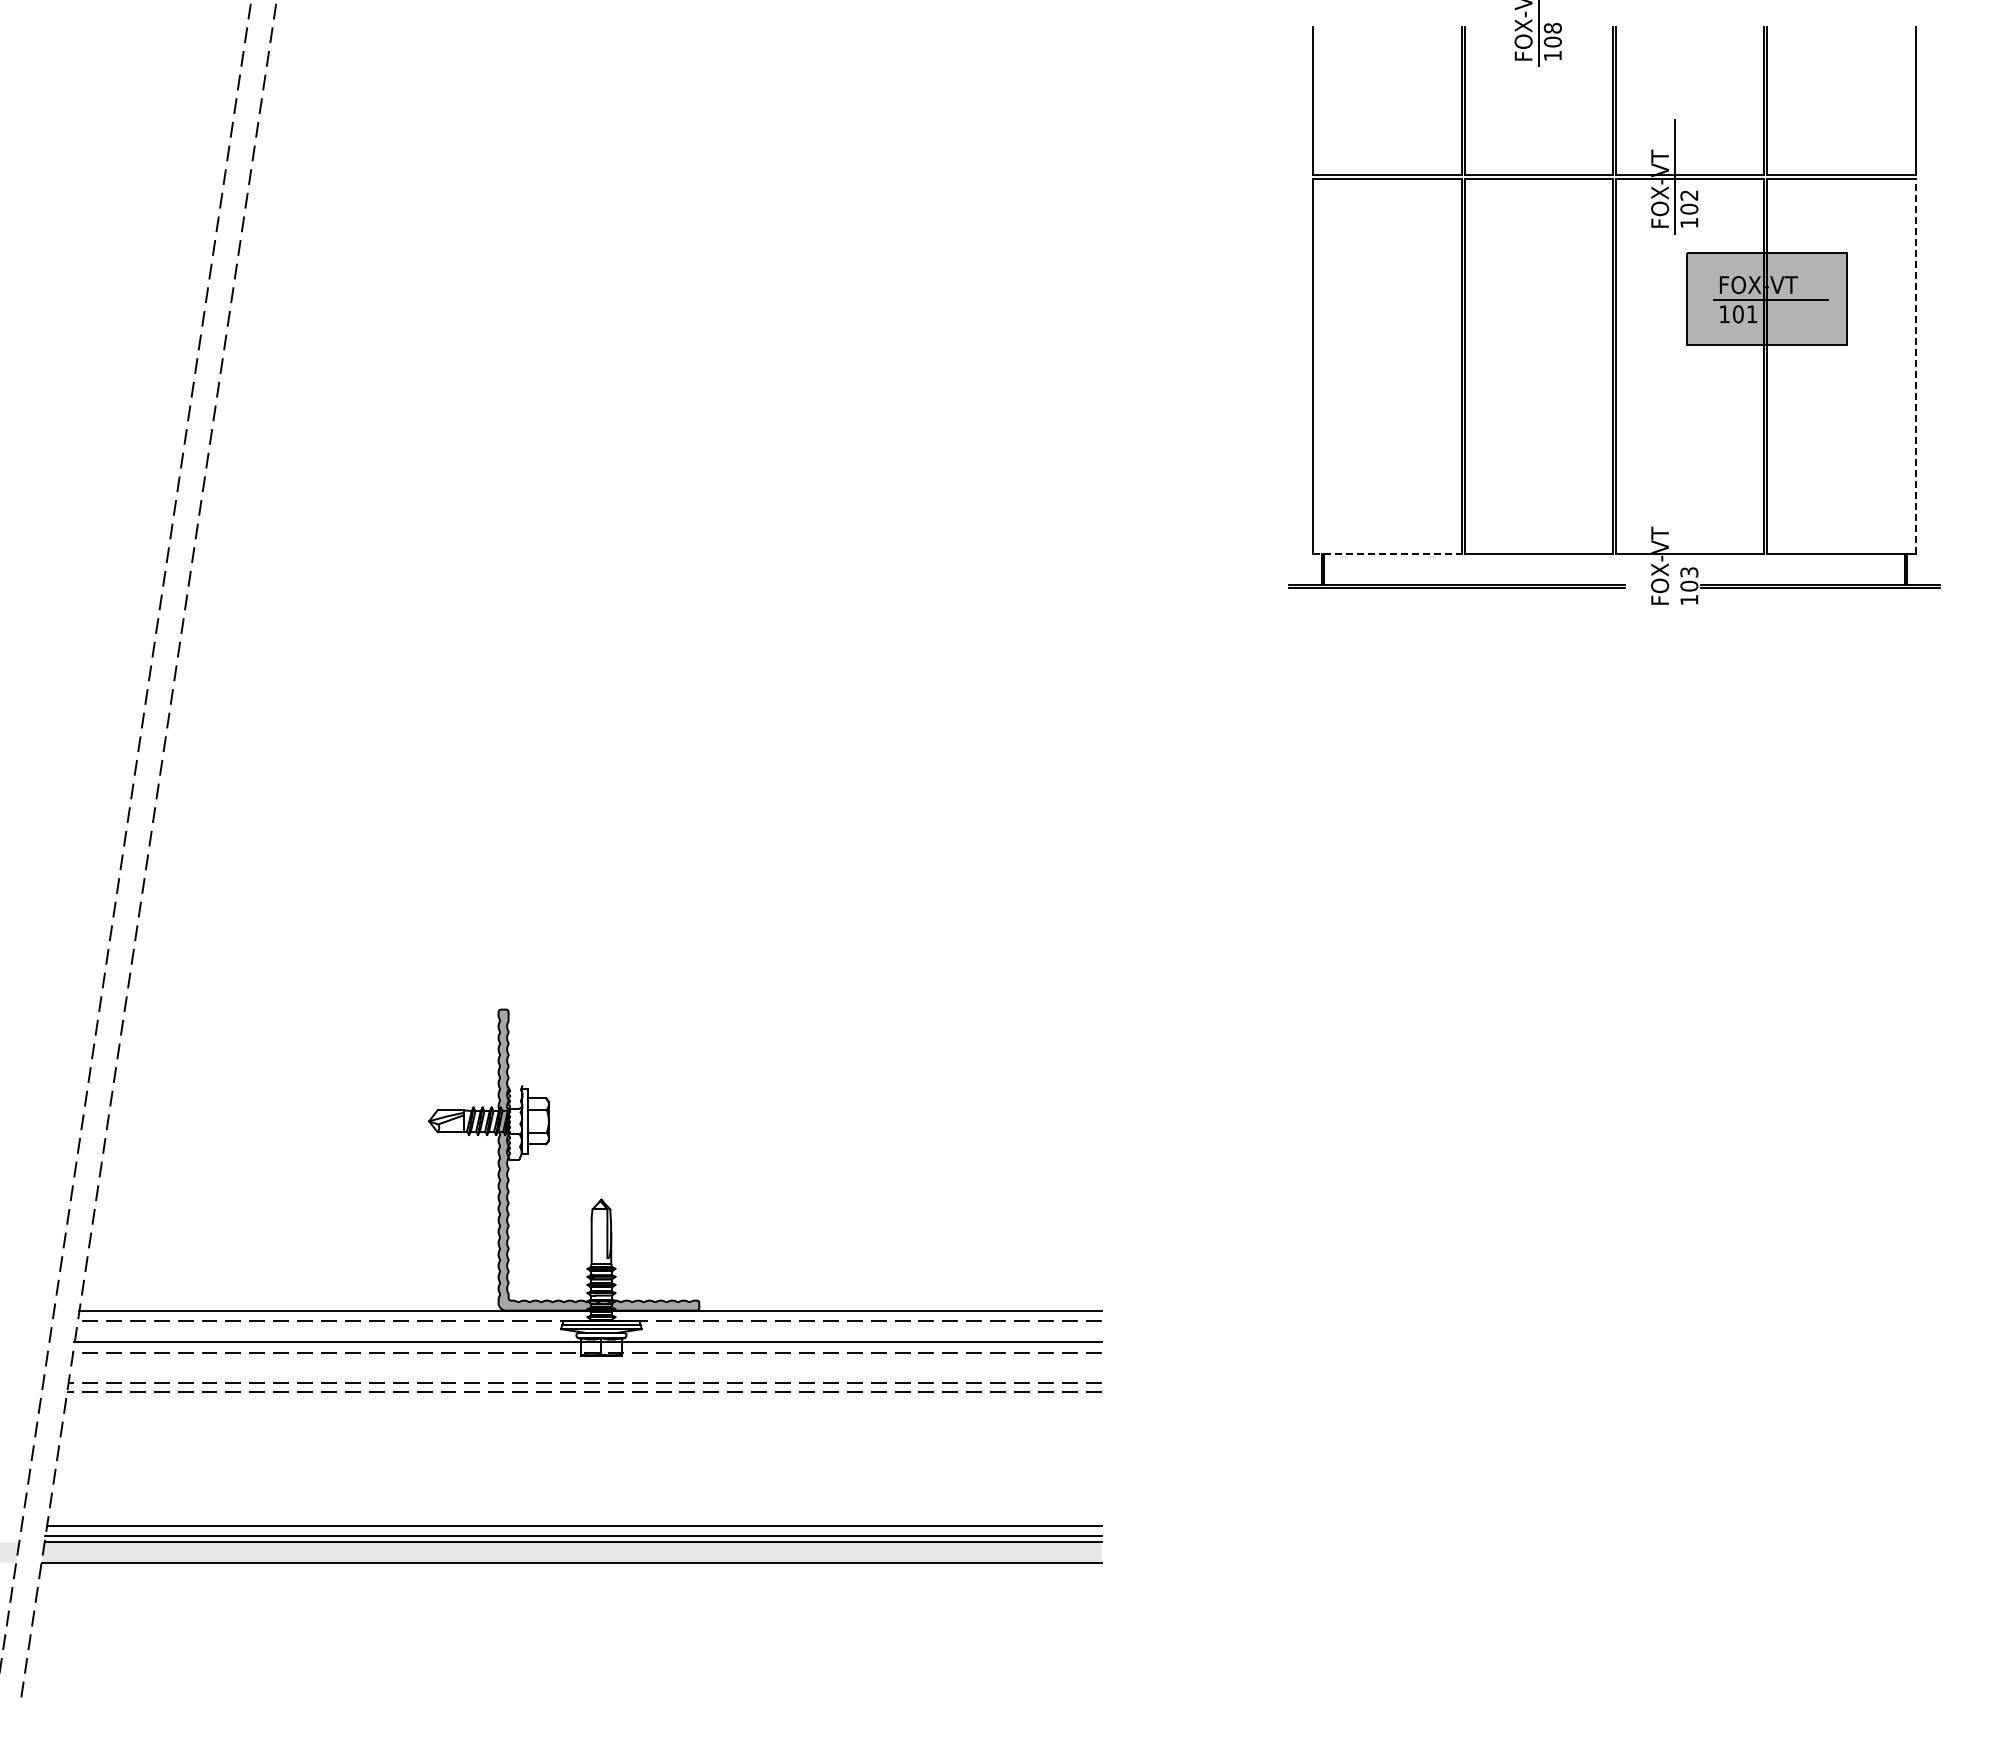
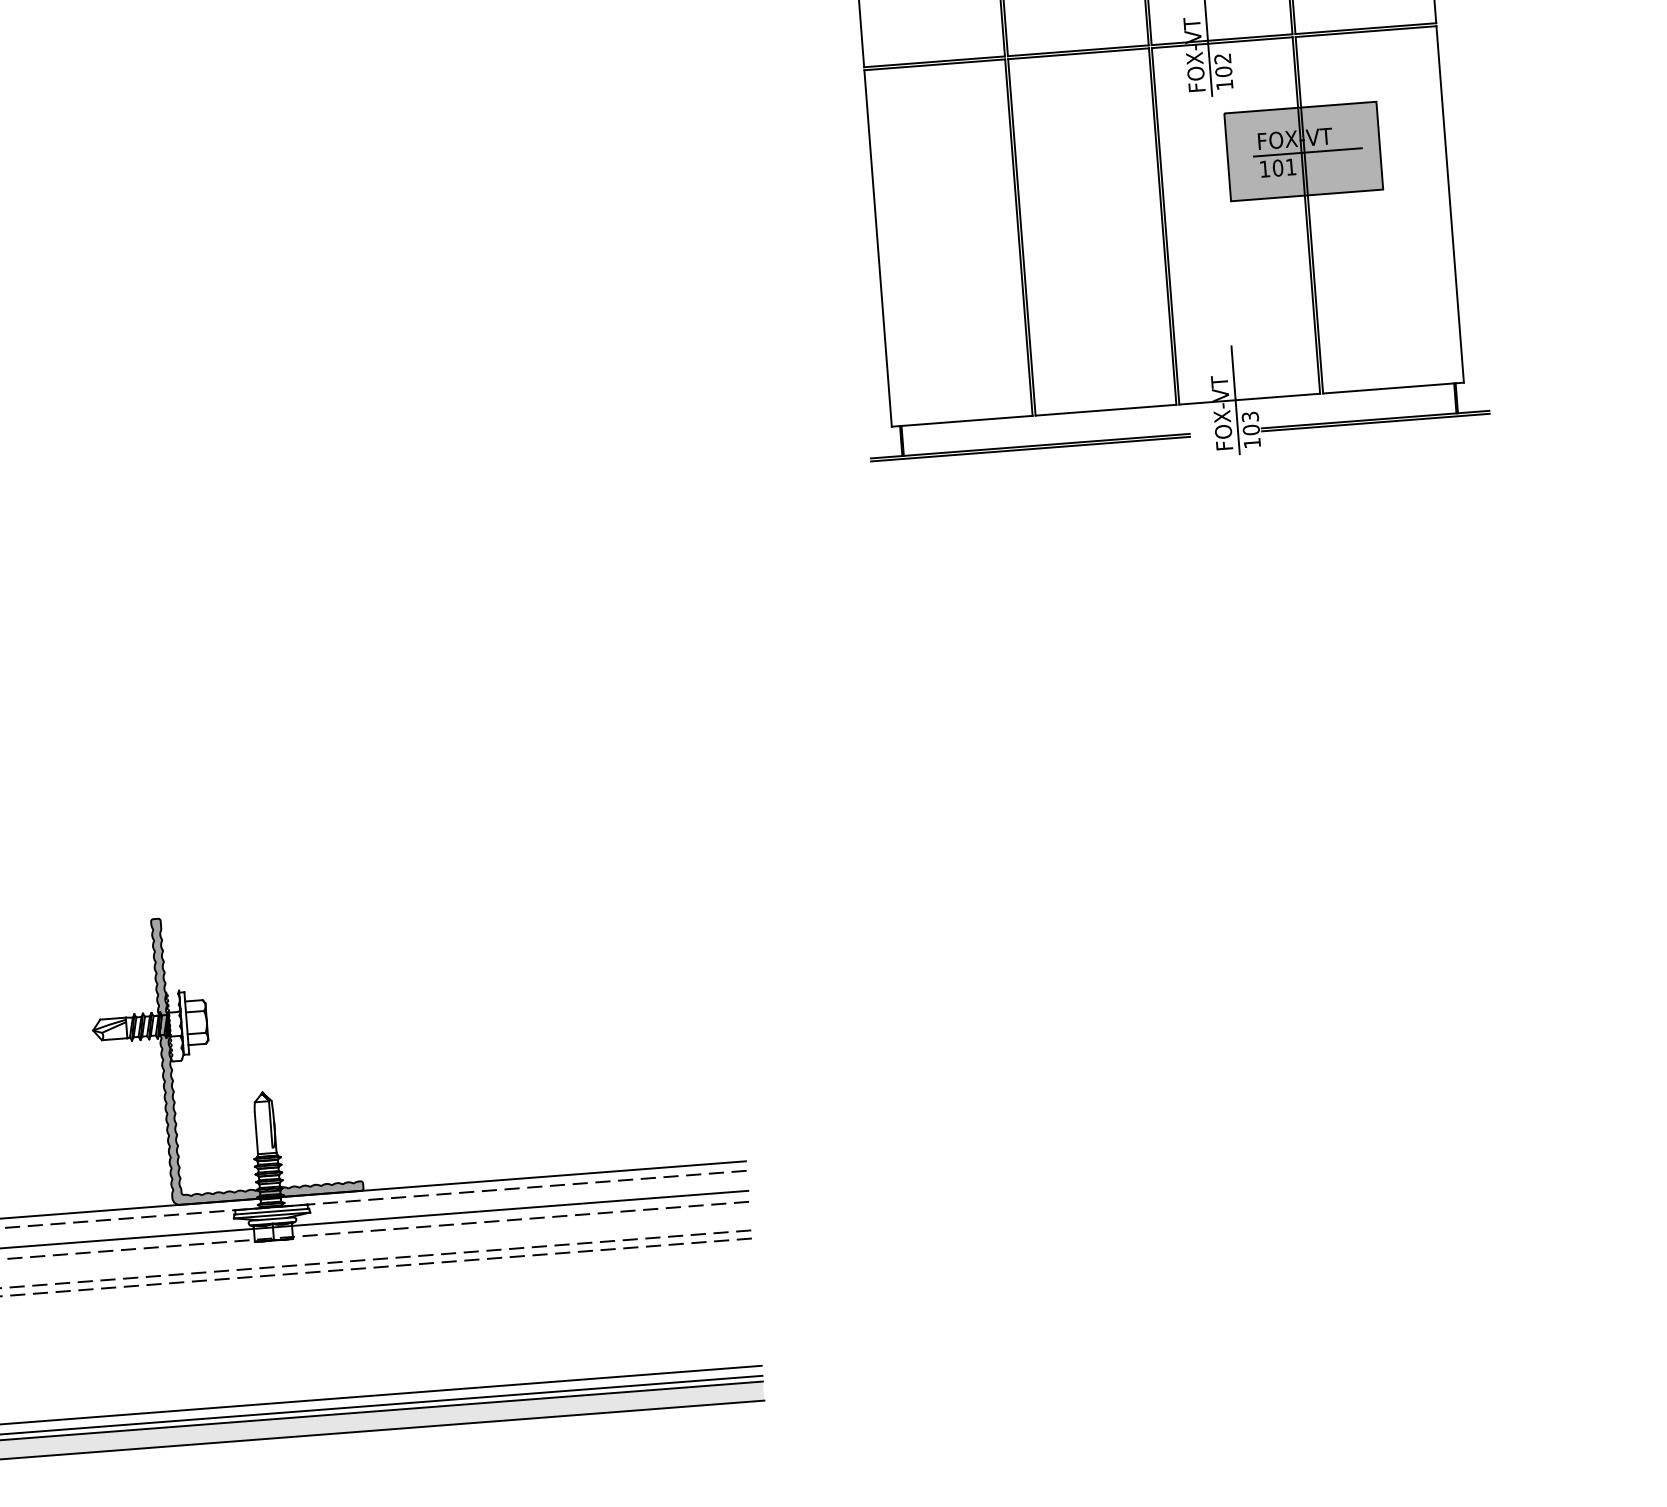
line: (1915, 366) -> (1450, 204), dashed -> solid
line: (1388, 553) -> (963, 420), dashed -> solid
line: (1675, 553) -> (1235, 399), added

